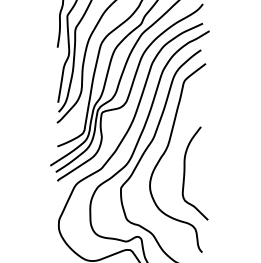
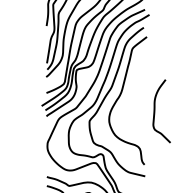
curve: (185, 173) -> (155, 111), moved

